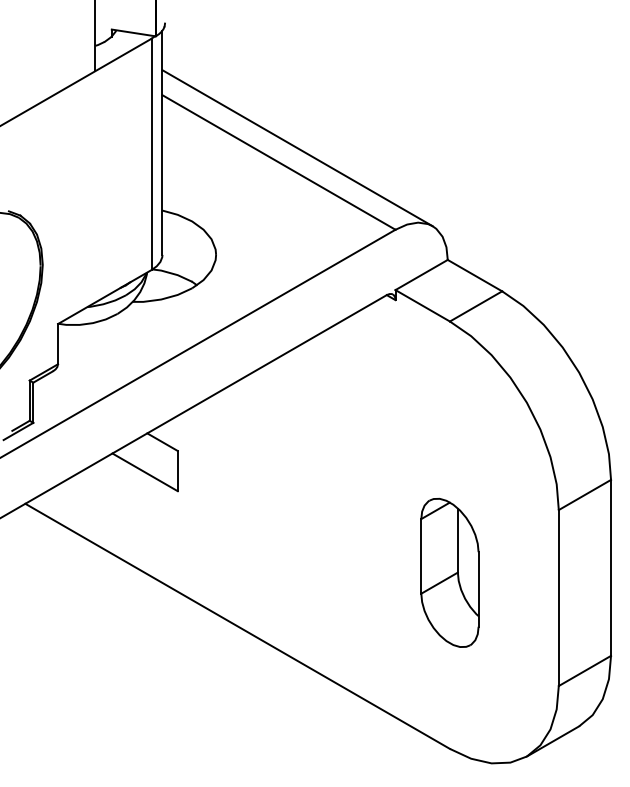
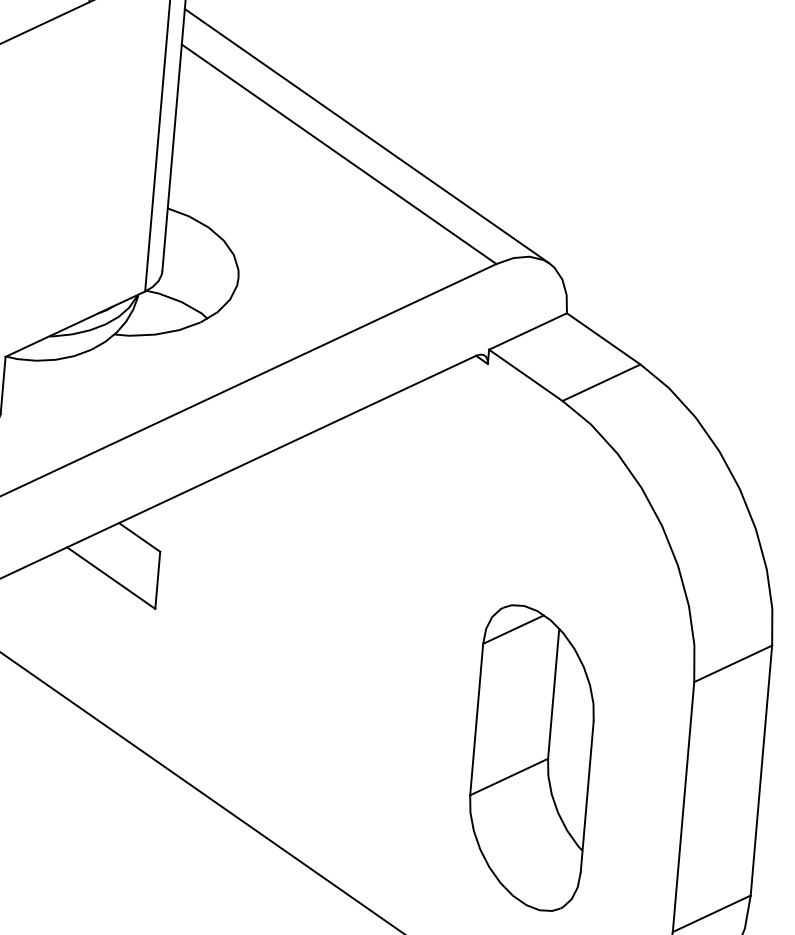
part: (449, 572) -> (531, 757), size x1.43

